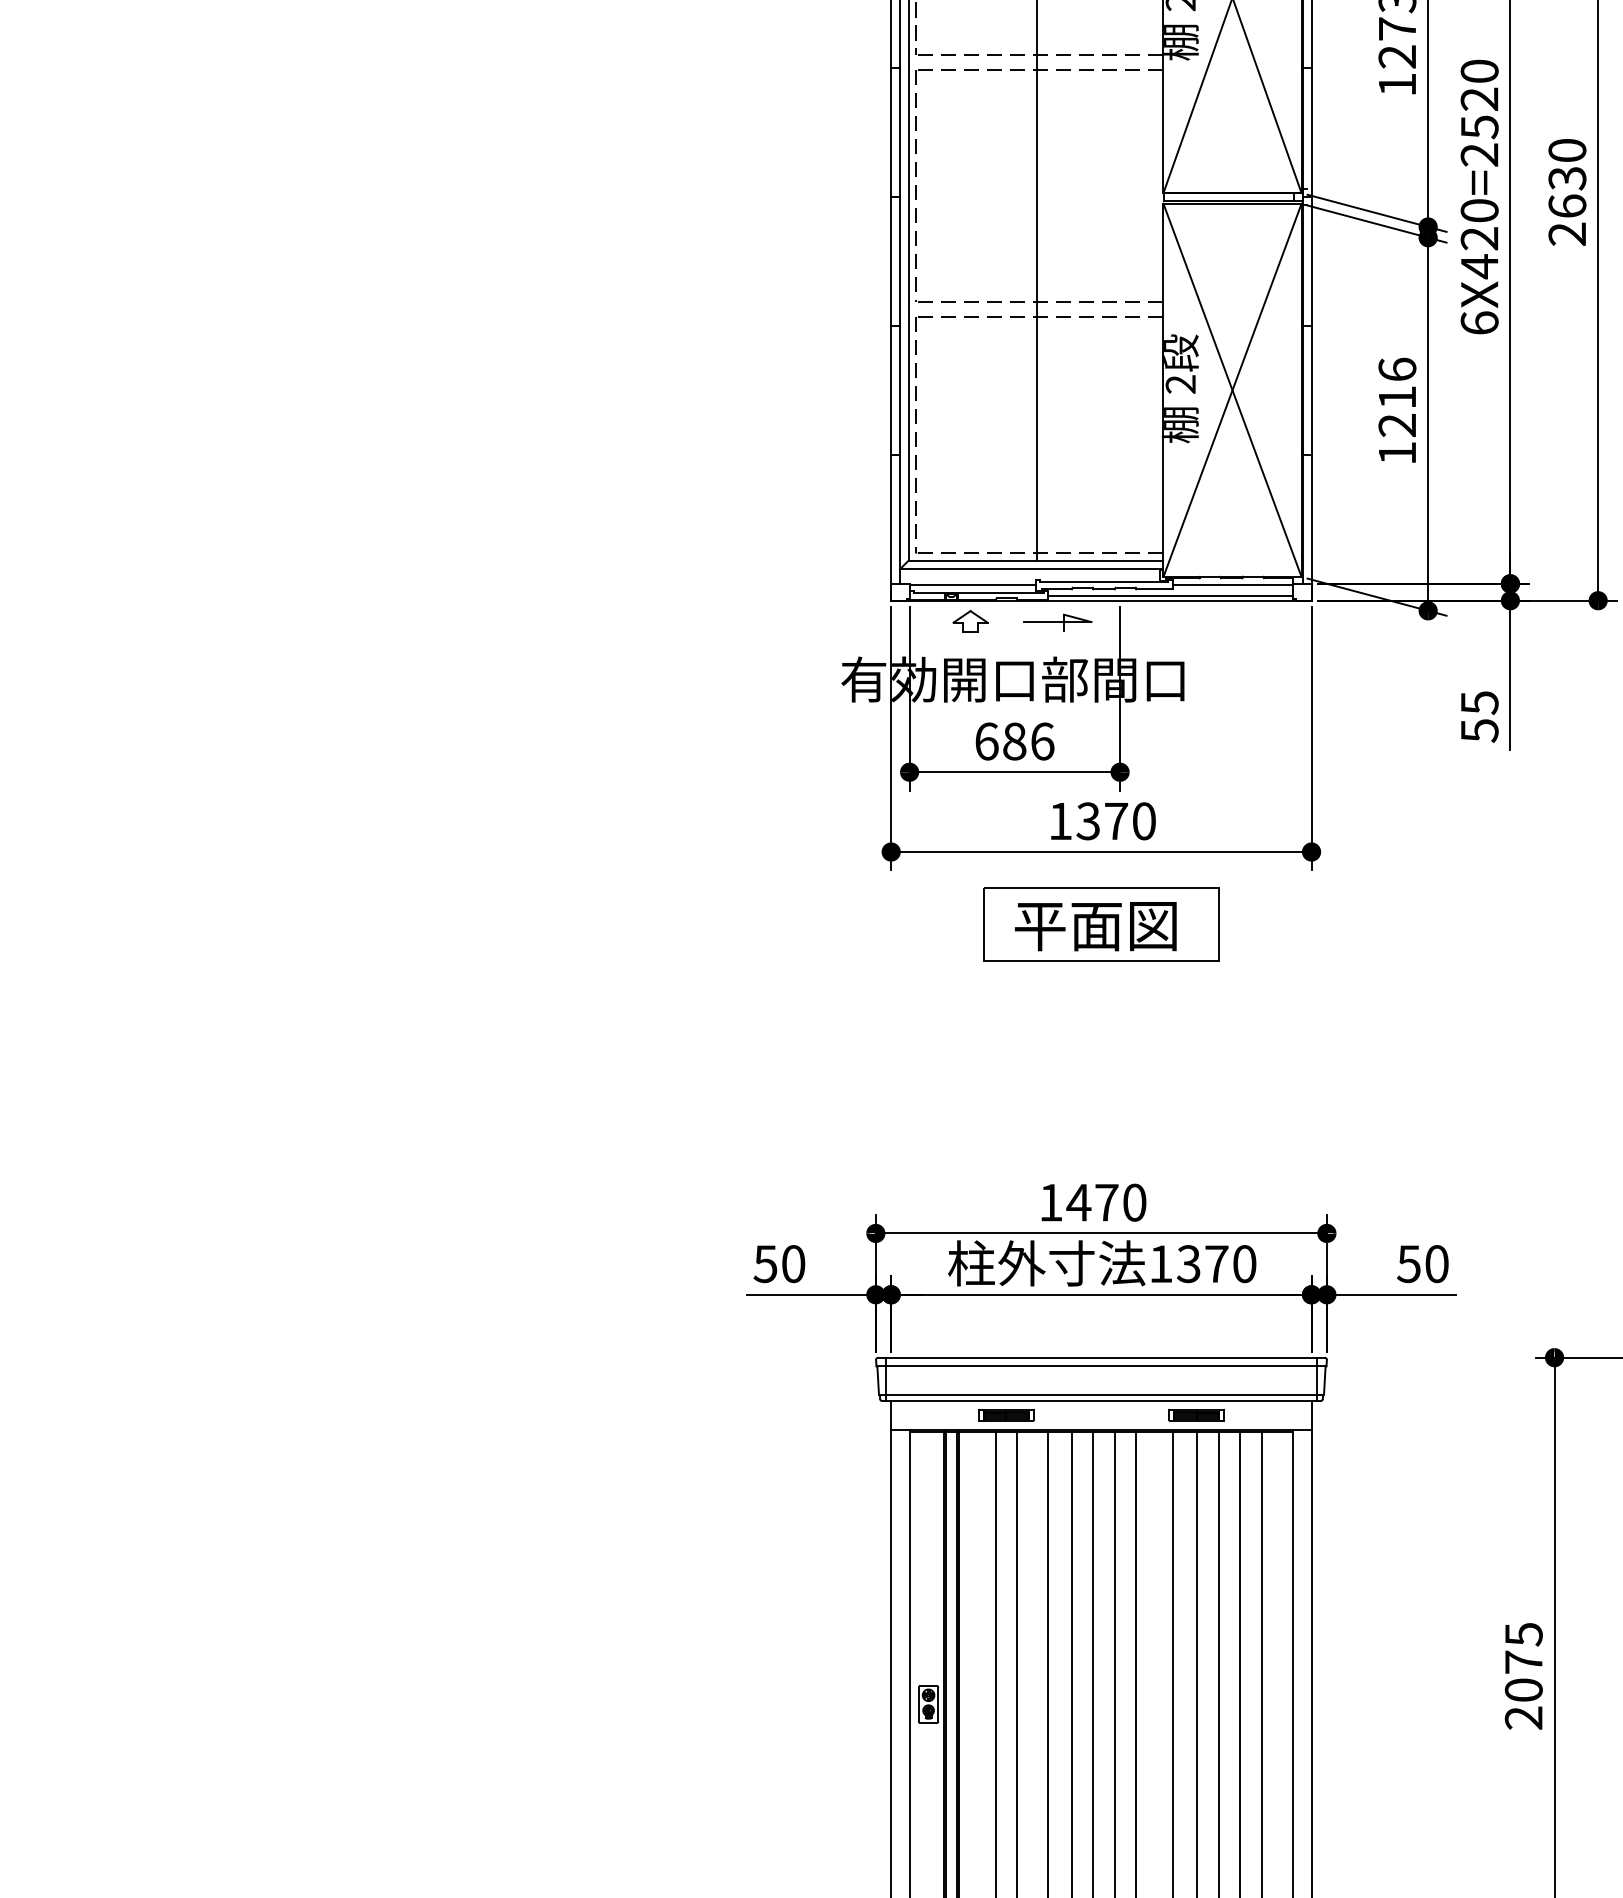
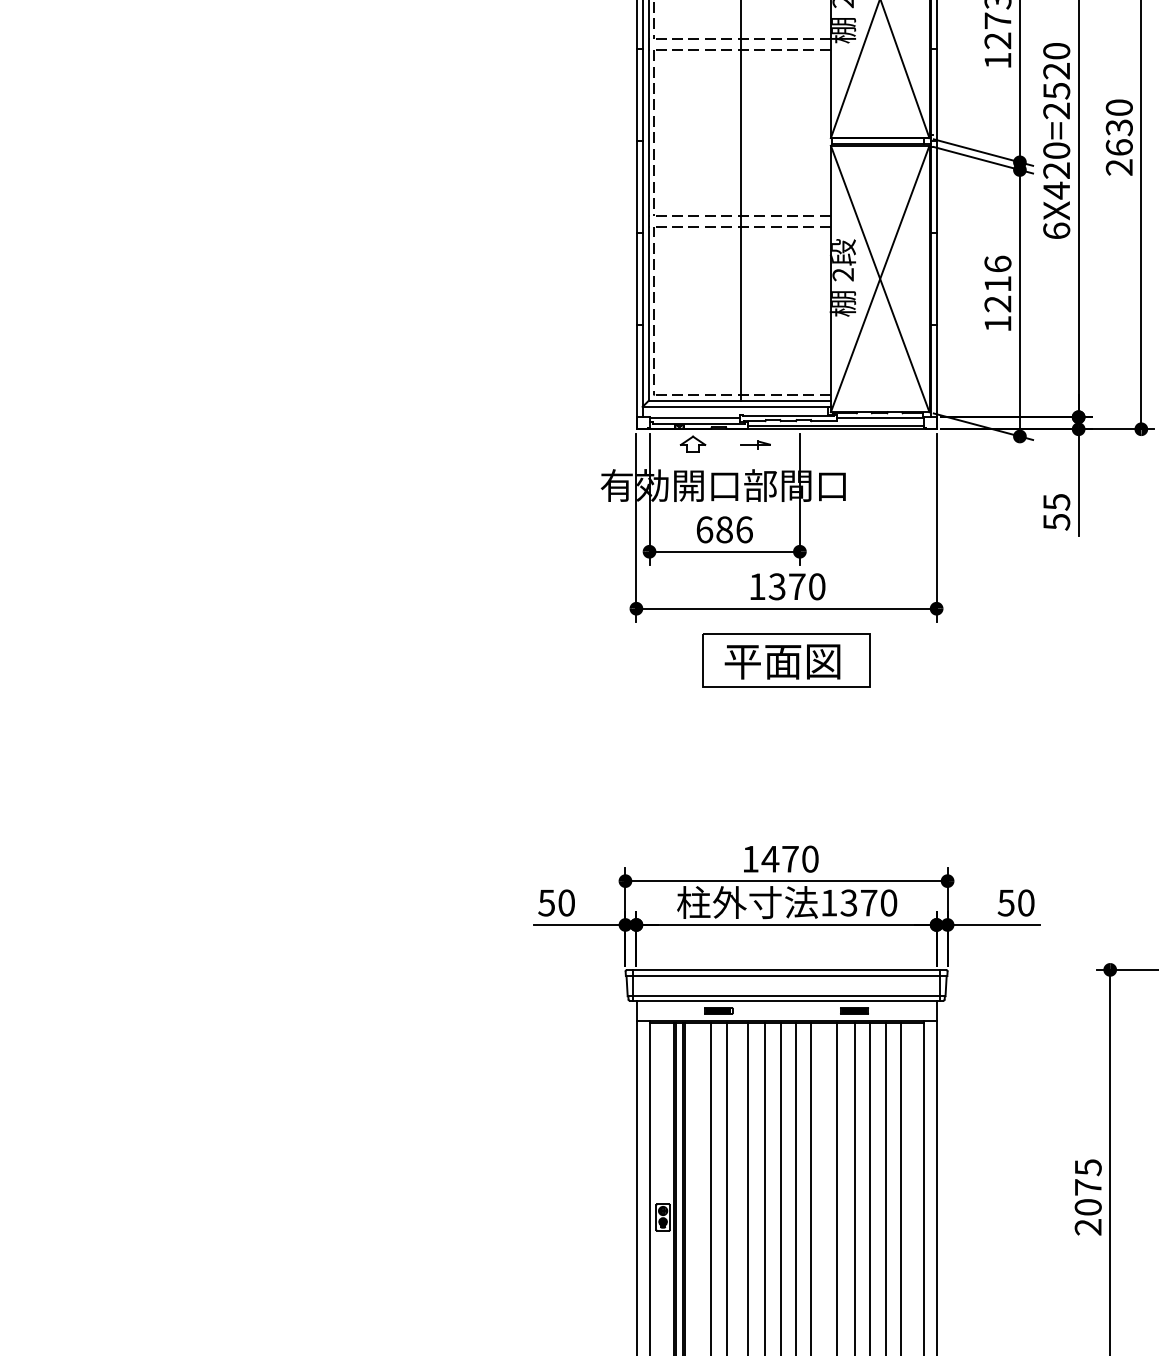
part: (1057, 622) -> (755, 444), size x0.6
part: (1006, 1415) -> (718, 1011), size x0.7
part: (1196, 1415) -> (854, 1011), size x0.7

